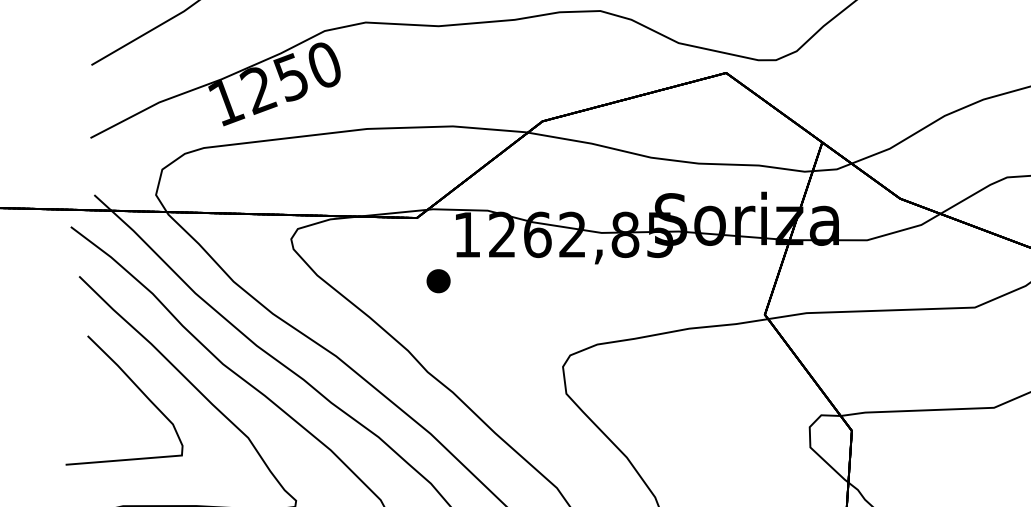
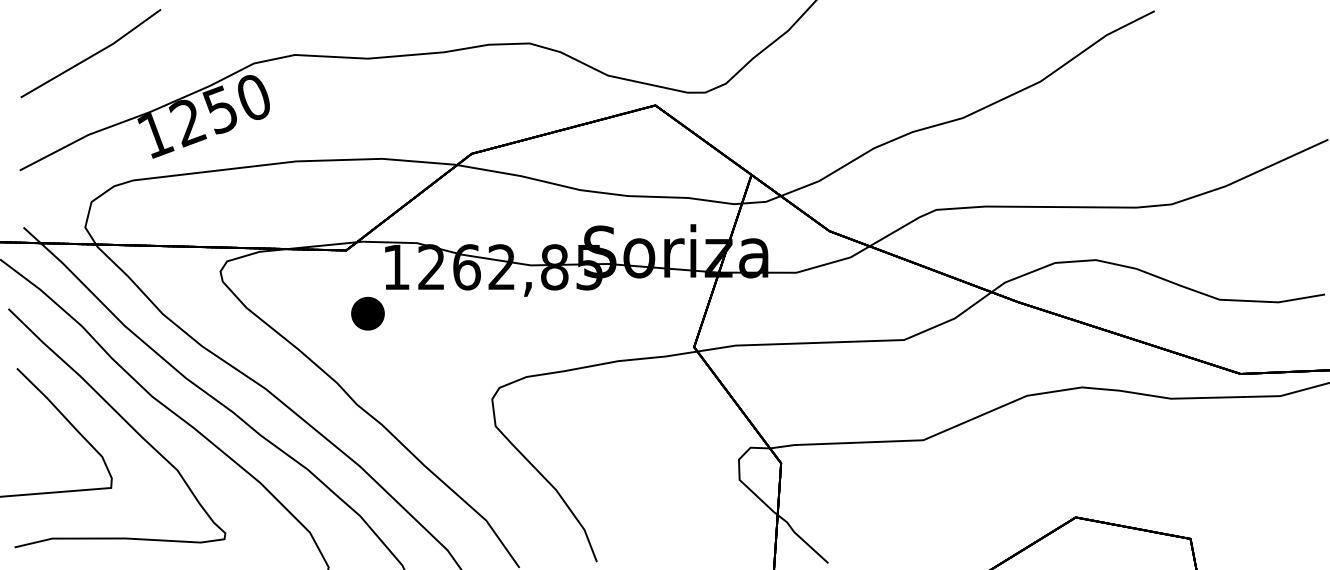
part: (438, 281) -> (367, 313), size x1.4

